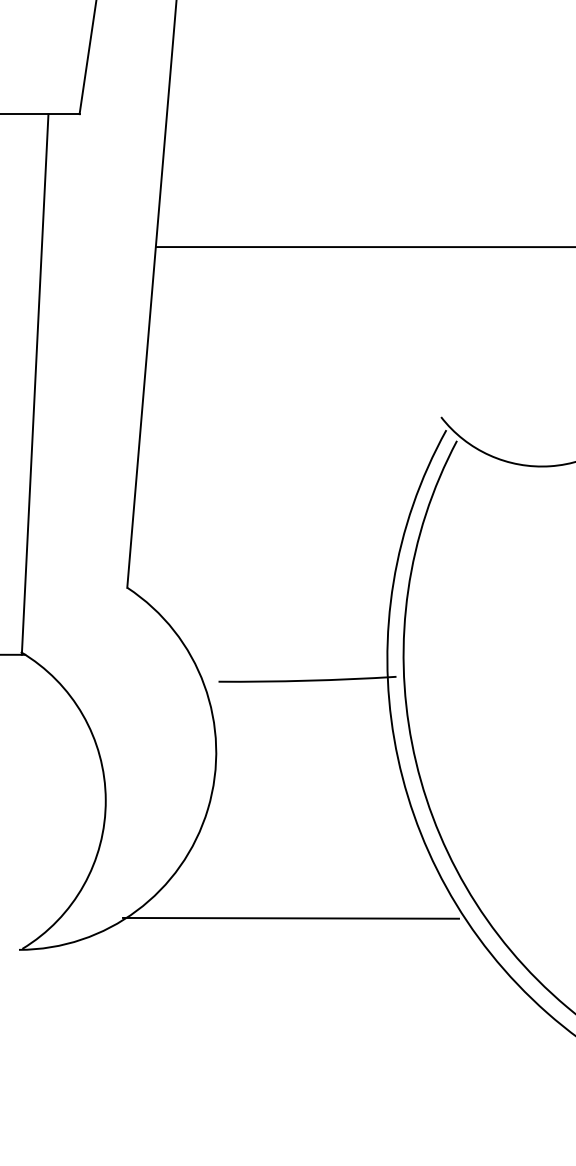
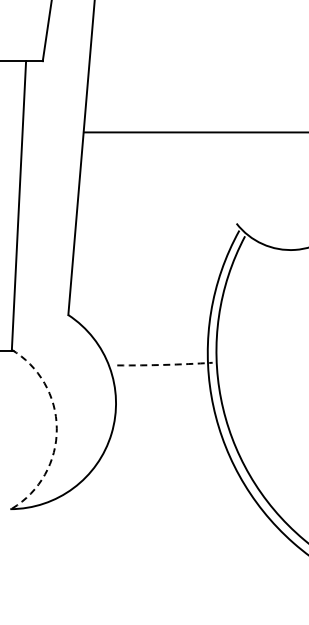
arc: (306, 680) -> (164, 364), solid -> dashed
arc: (105, 799) -> (56, 428), solid -> dashed
line: (291, 918) -> (156, 492), removed

